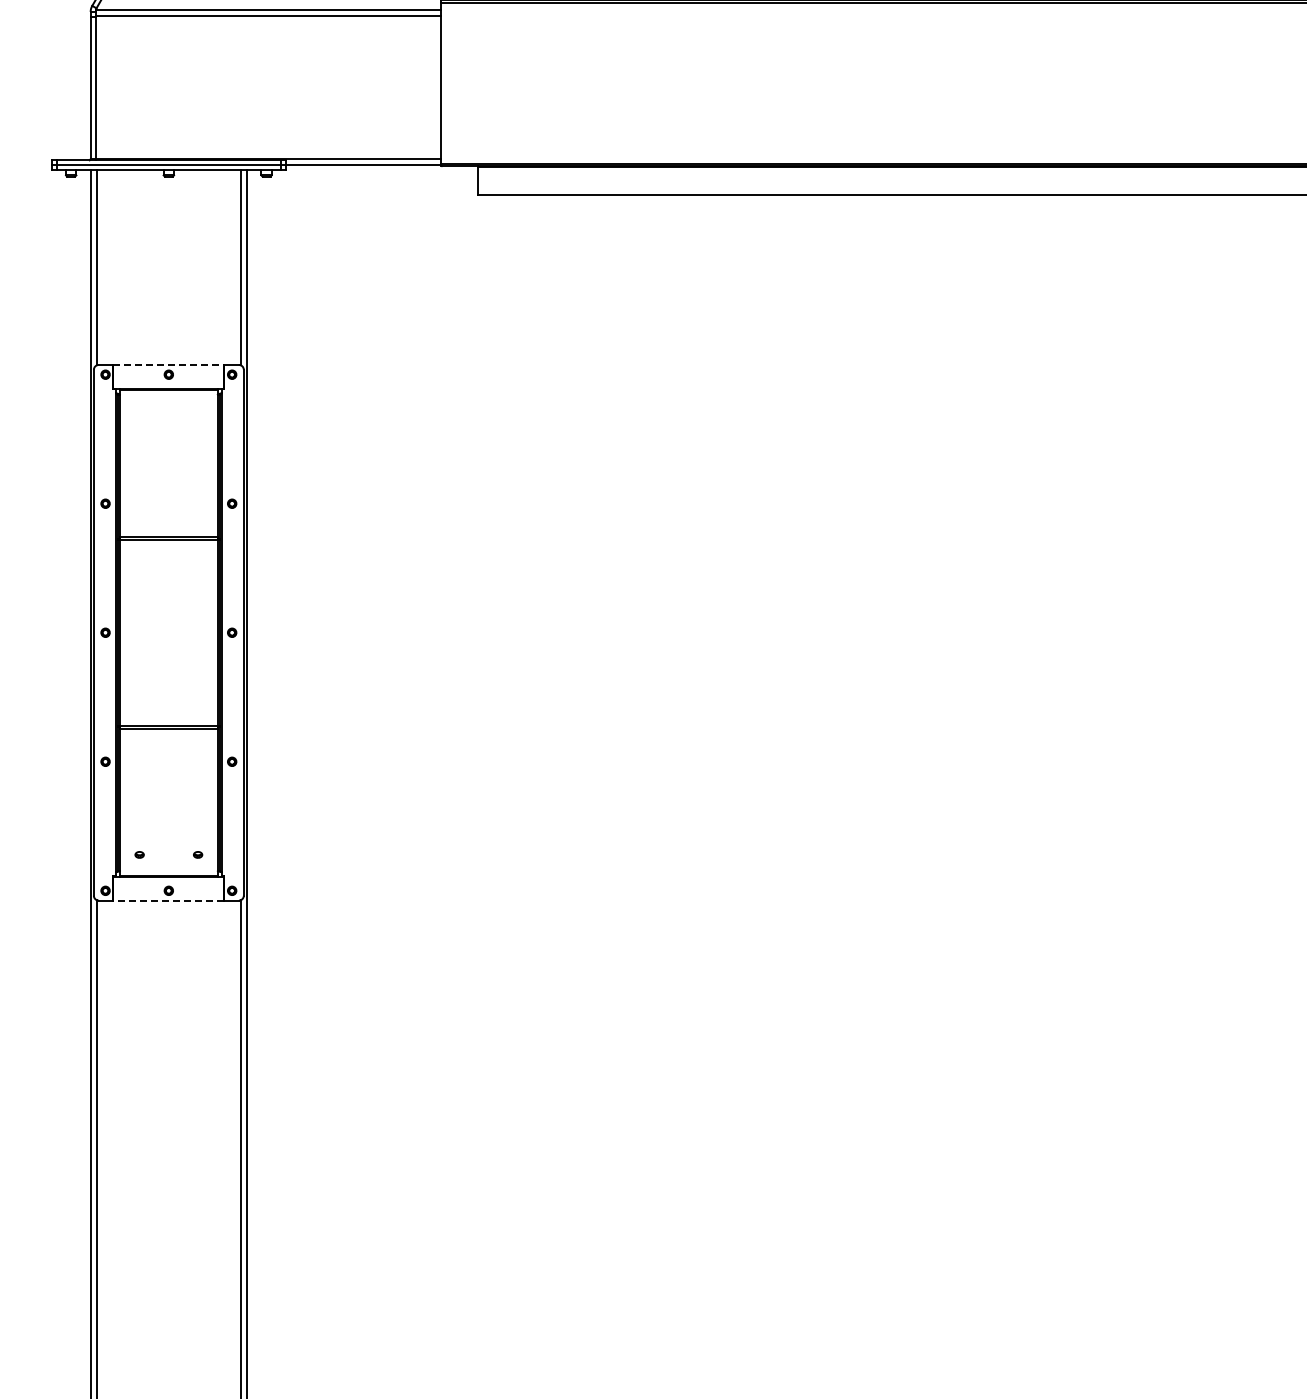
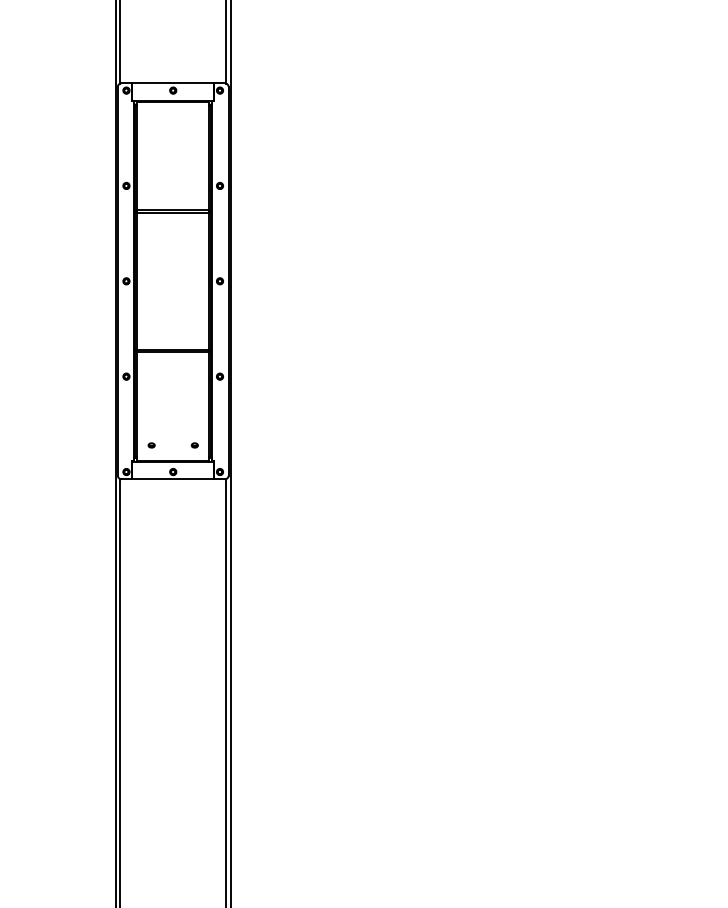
line: (168, 364) -> (172, 83), dashed -> solid
line: (168, 900) -> (172, 479), dashed -> solid

